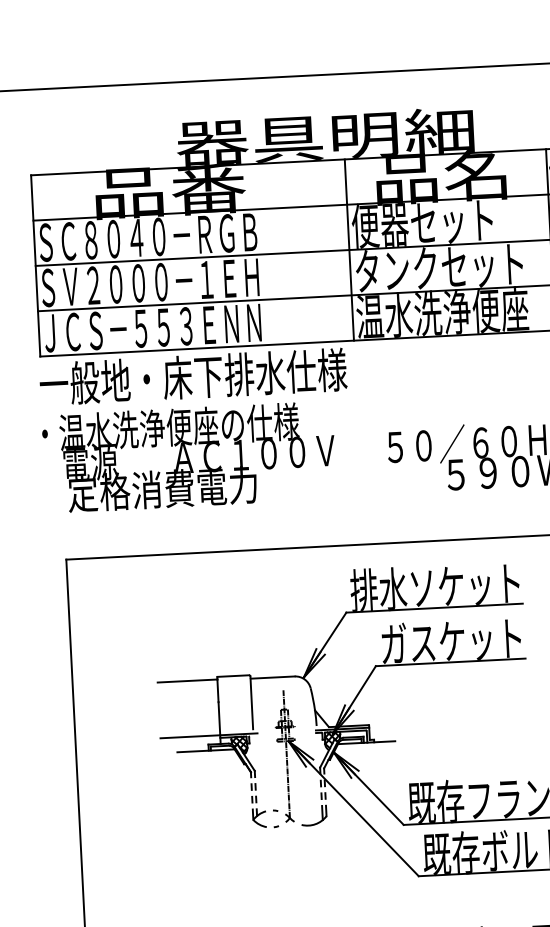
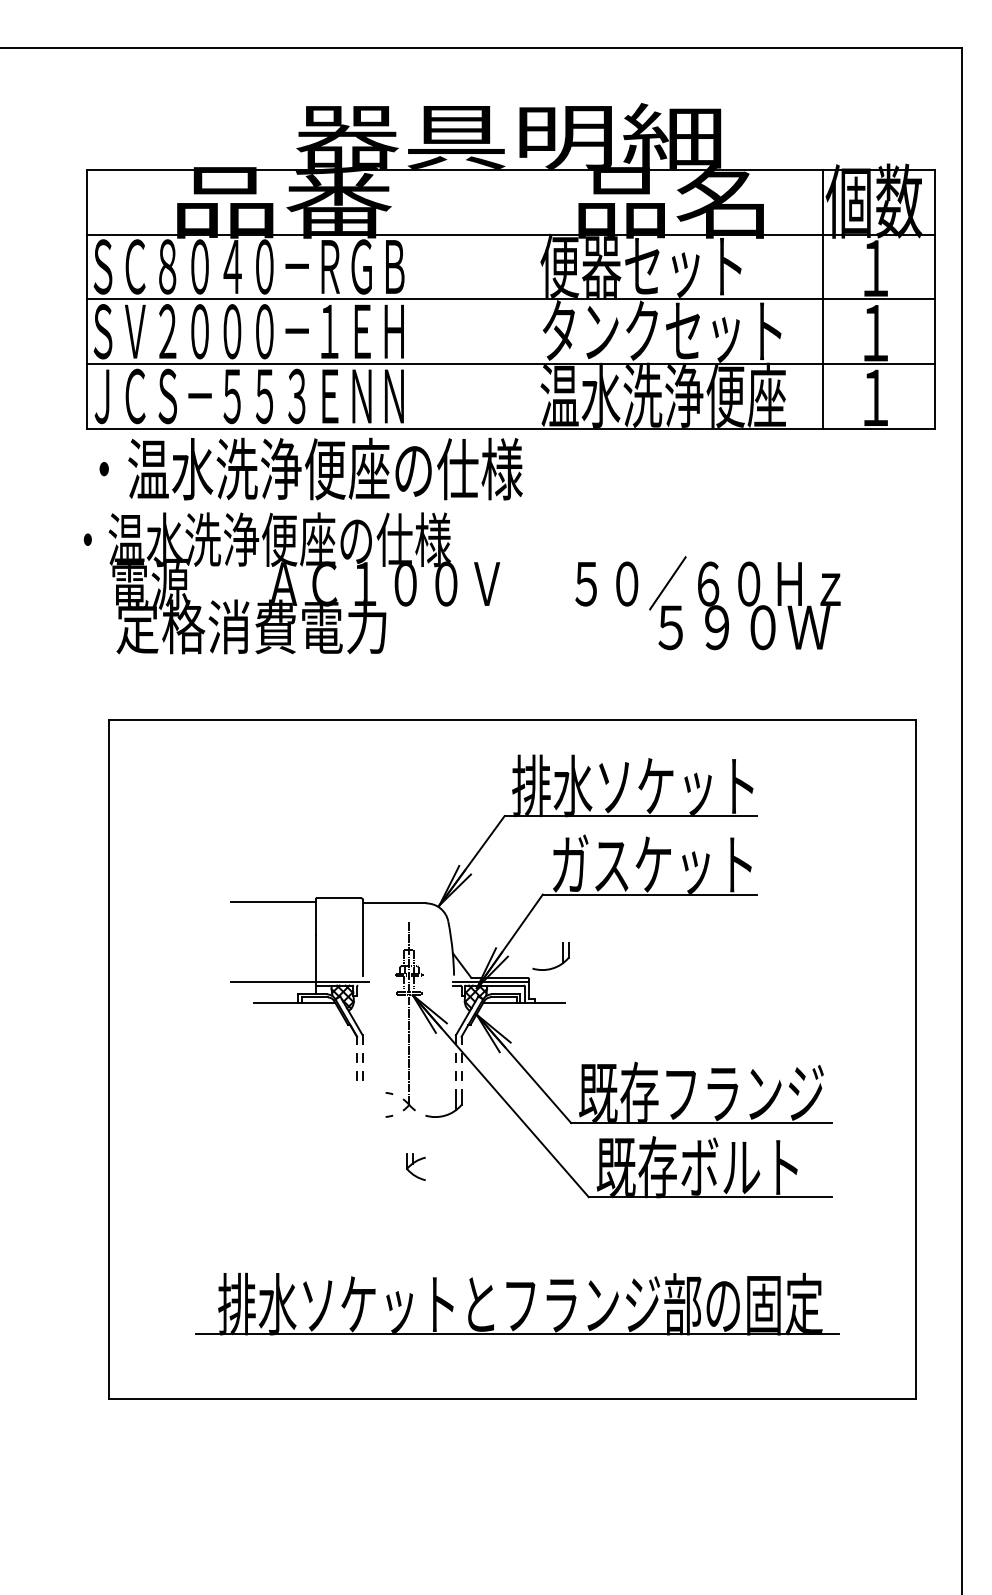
line: (349, 249) -> (535, 298), removed
text: (162, 378) -> (259, 468), 一般地・床下排水仕様 -> ・温水洗浄便座の仕様
part: (386, 716) -> (554, 966), added
part: (259, 817) -> (415, 1166), moved

